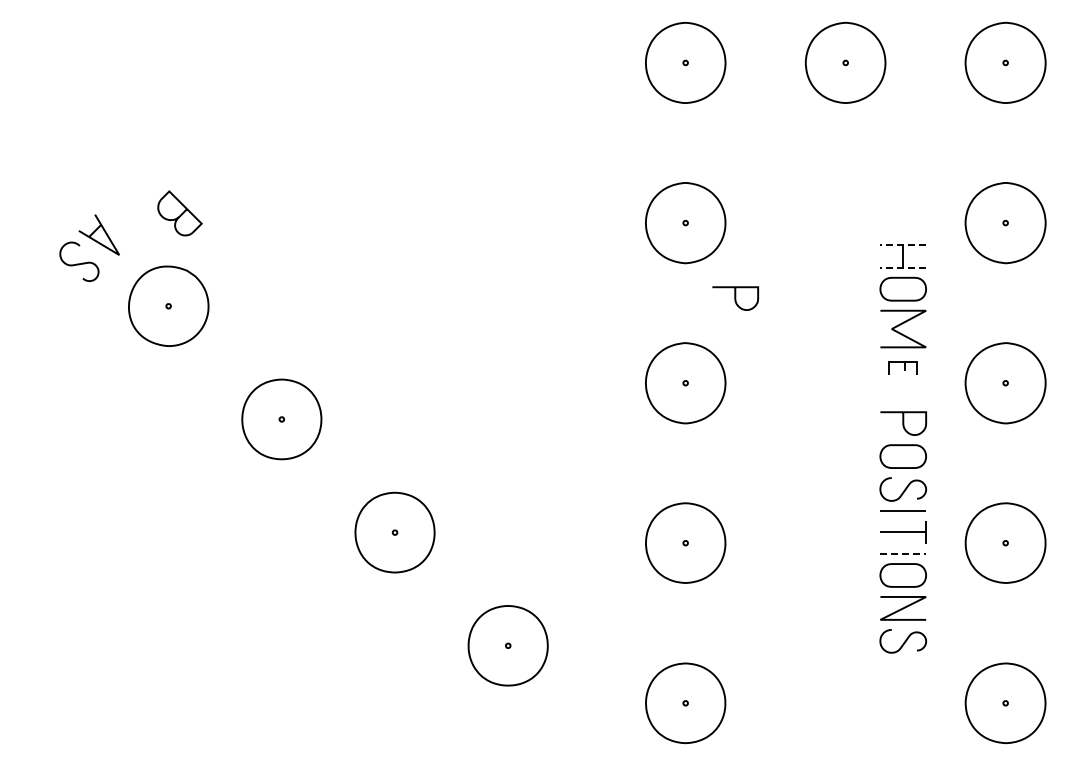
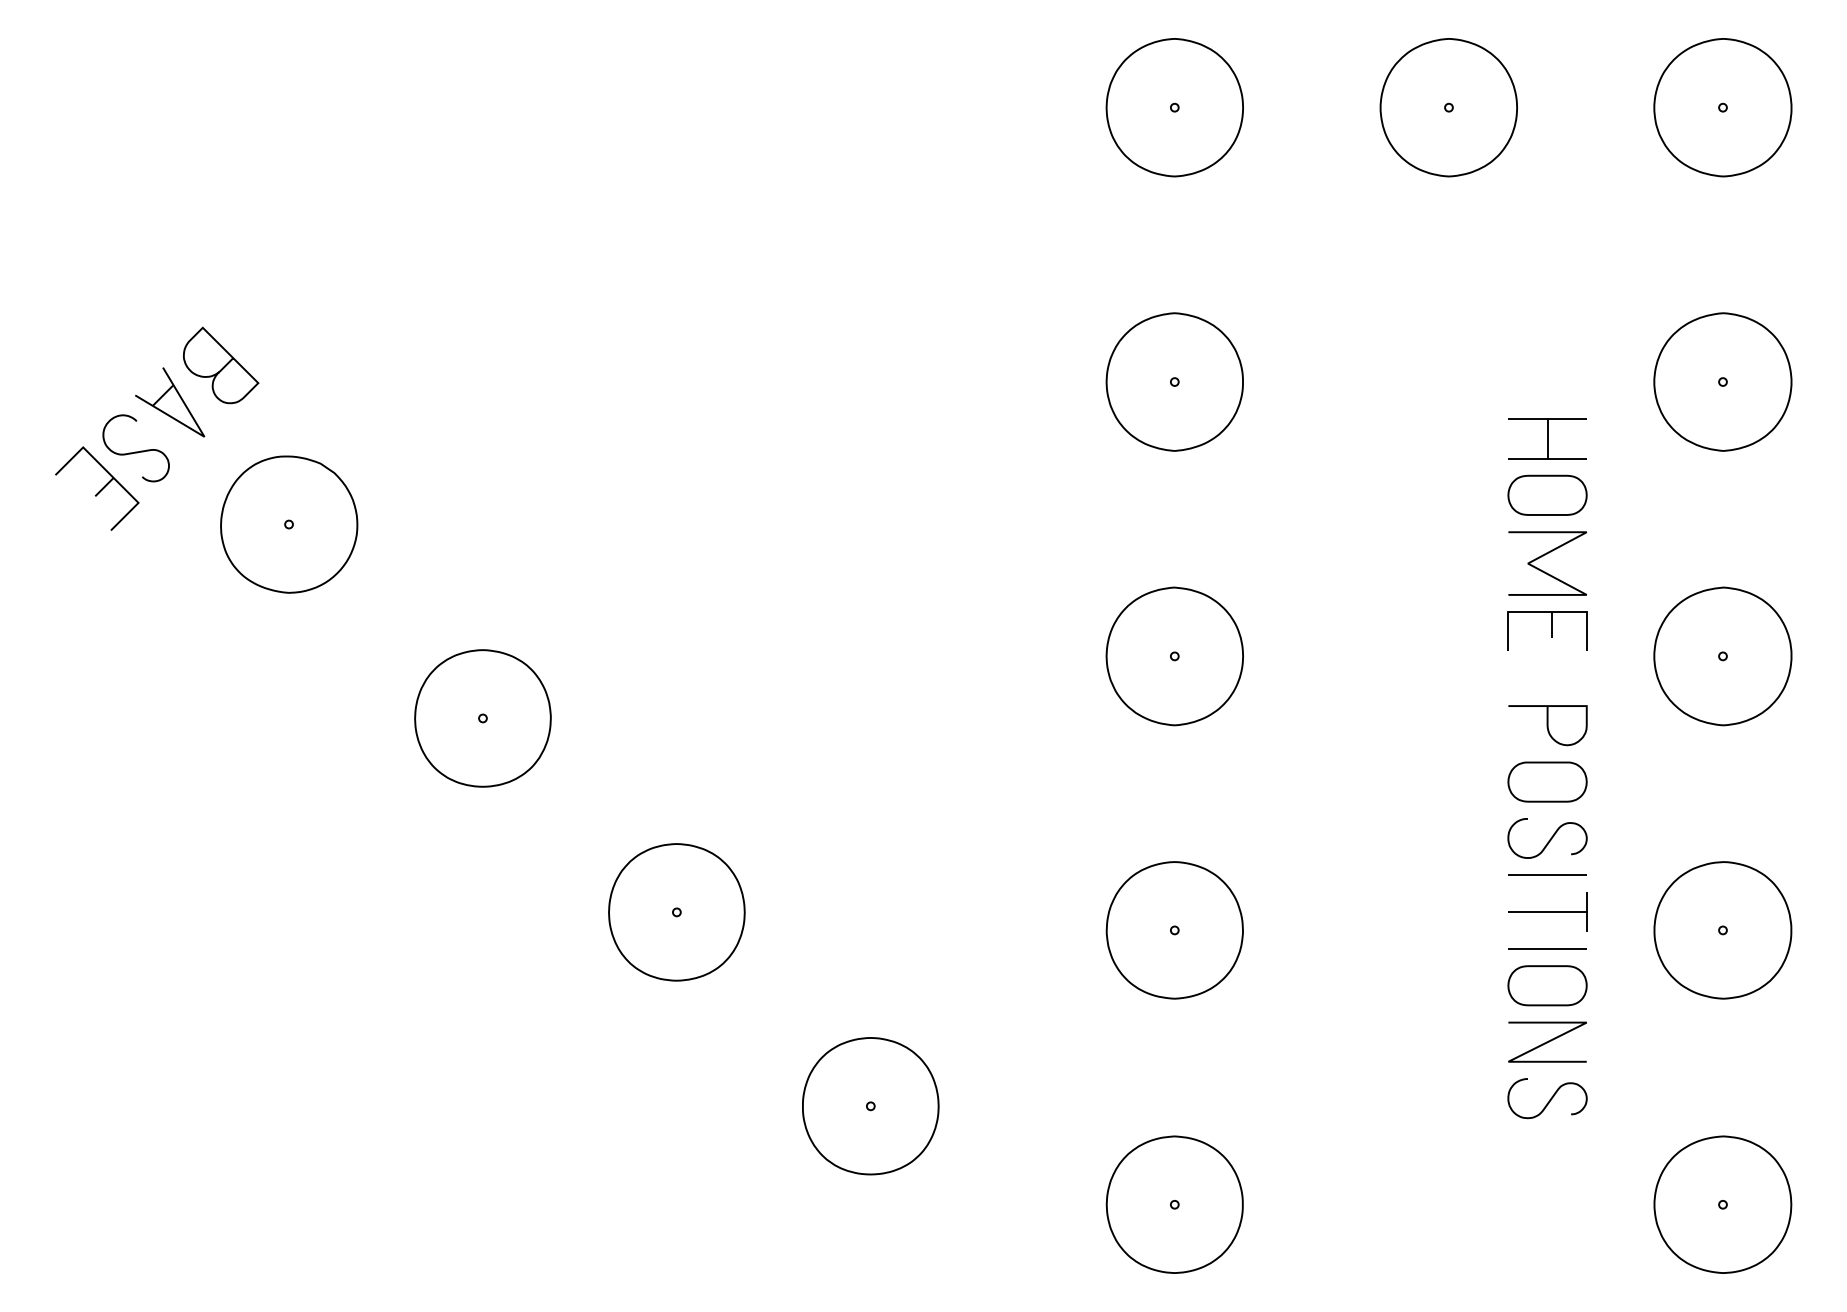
curve: (180, 214) -> (221, 367), moved
line: (903, 244) -> (1547, 418), dashed -> solid
line: (903, 267) -> (1547, 458), dashed -> solid
part: (56, 285) -> (96, 488), added
curve: (735, 298) -> (1260, 511), removed
part: (902, 367) -> (1546, 629), size x1.67
line: (903, 553) -> (1547, 948), dashed -> solid

